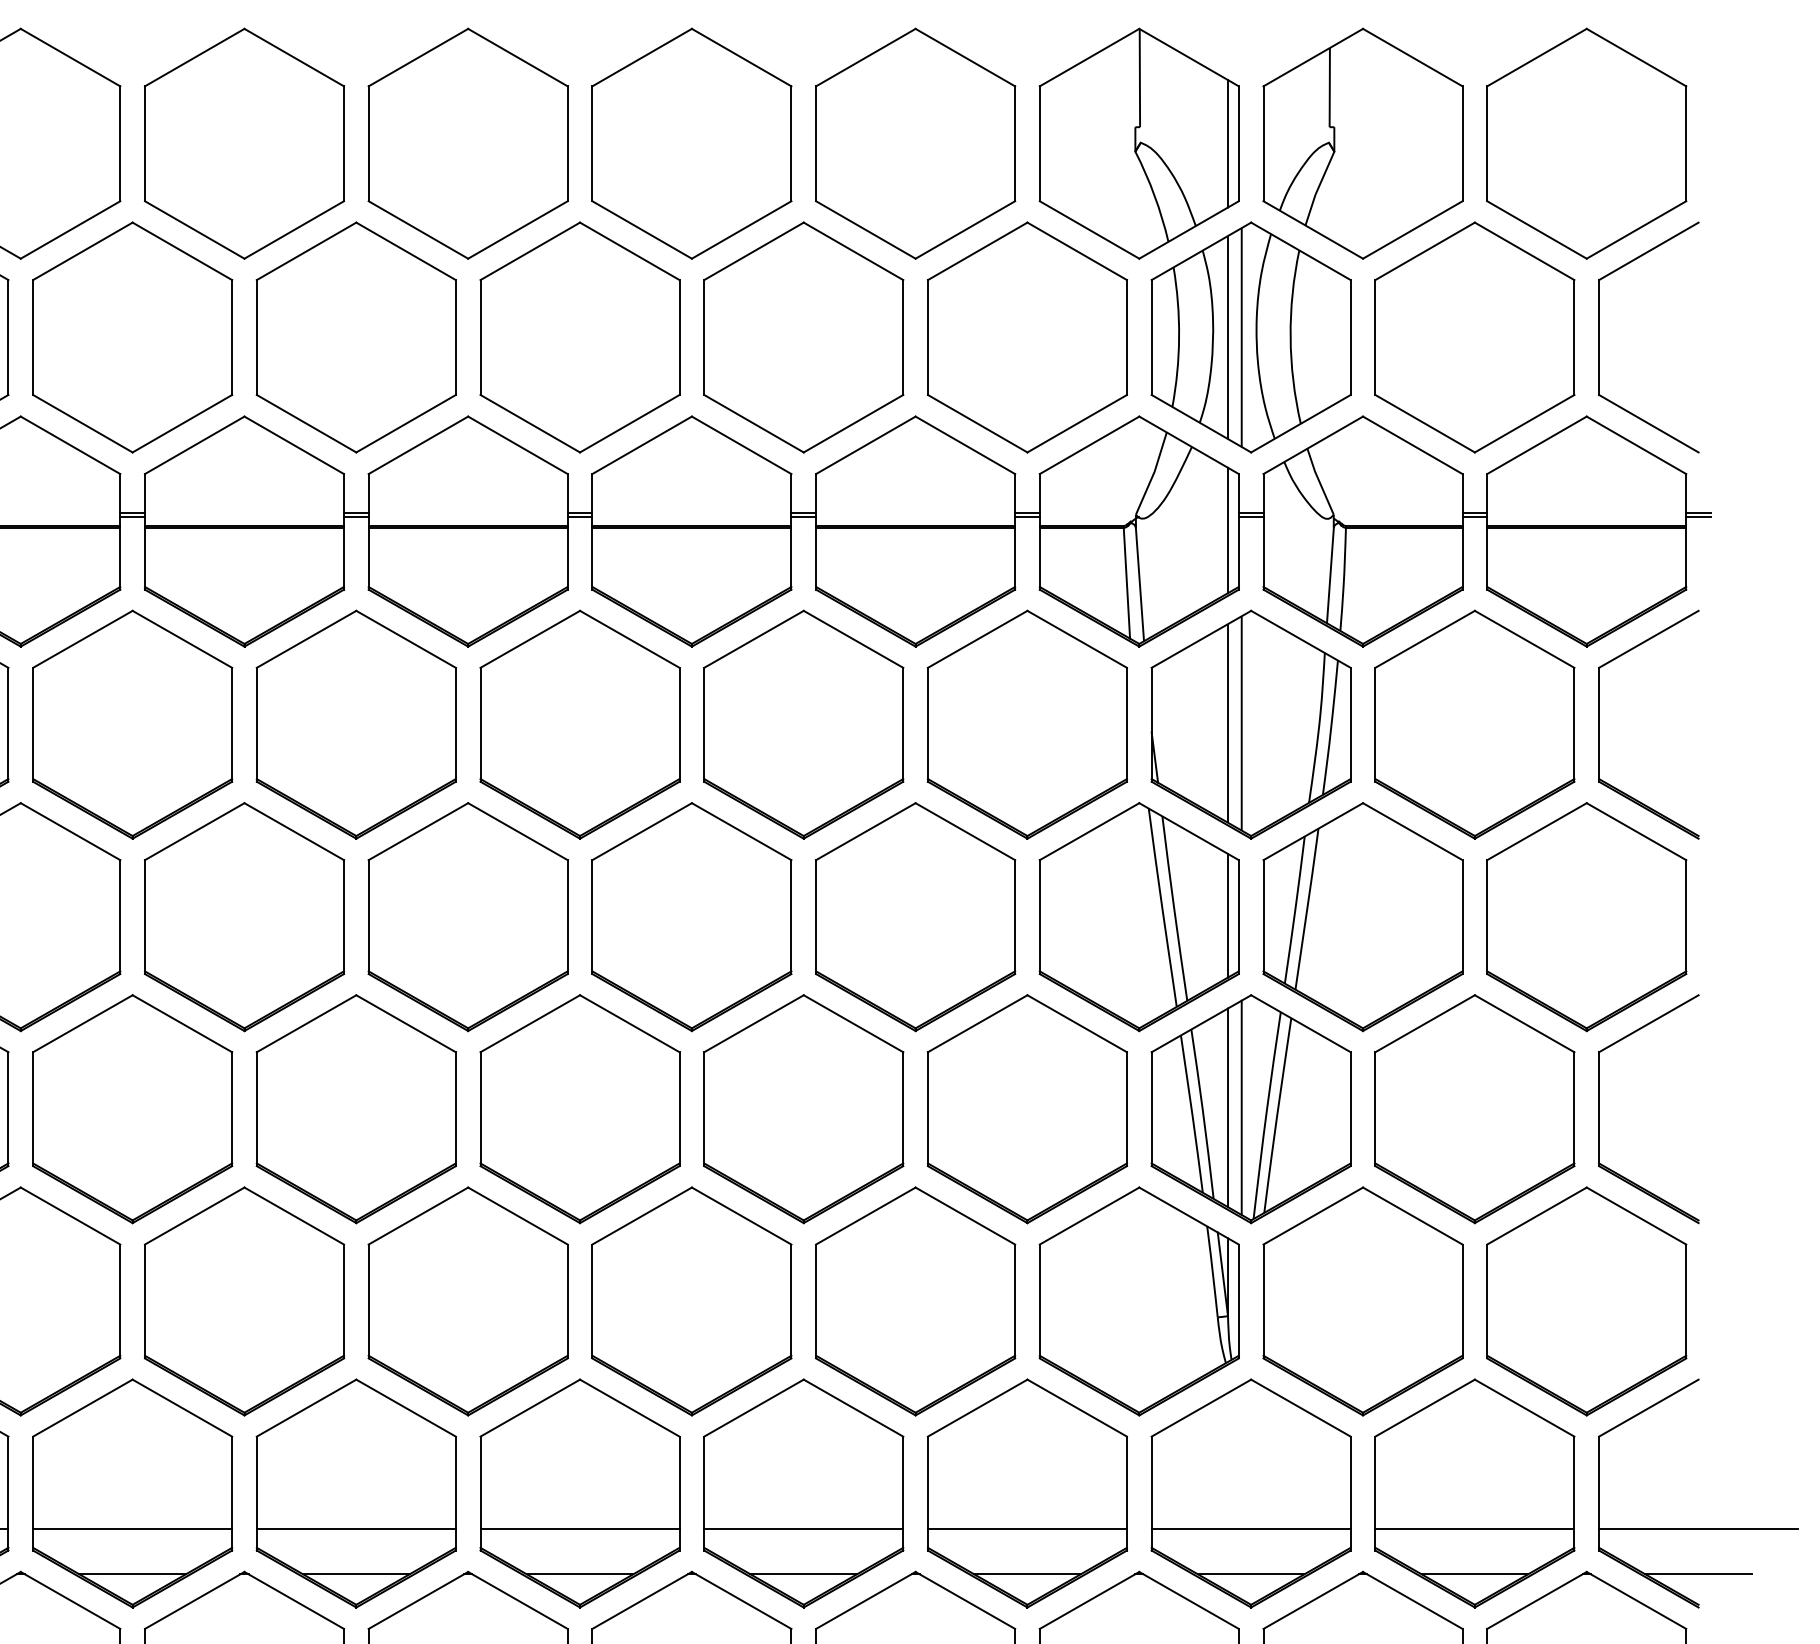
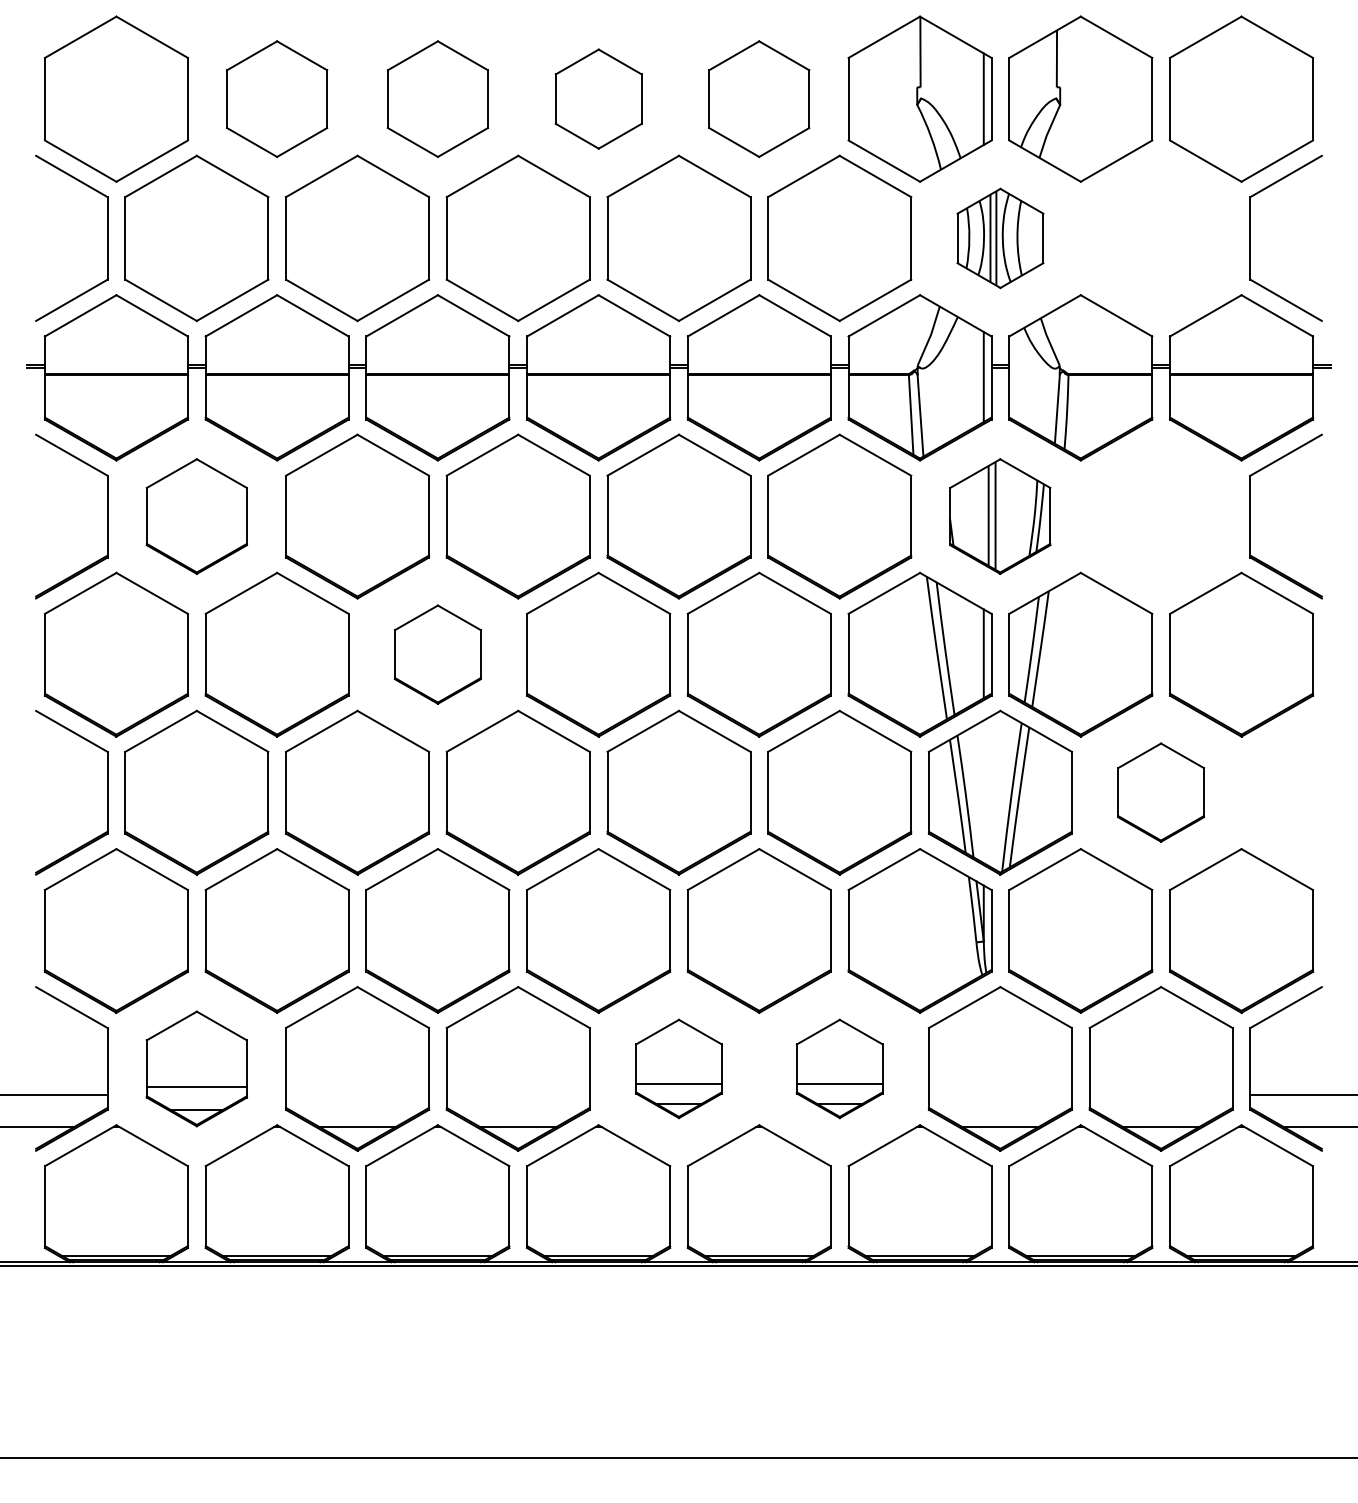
part: (243, 142) -> (276, 98), size x0.7
part: (467, 142) -> (437, 98), size x0.7
part: (691, 142) -> (598, 98), size x0.6
part: (914, 142) -> (758, 98), size x0.7
part: (1473, 336) -> (1160, 237), removed
part: (1251, 337) -> (1000, 238), size x0.6
part: (132, 724) -> (196, 516), size x0.7
part: (1249, 724) -> (999, 516), size x0.7
part: (1473, 724) -> (1160, 516), removed
part: (467, 916) -> (437, 654), size x0.6
line: (1227, 1107) -> (983, 791), removed
line: (1241, 1107) -> (993, 791), removed
part: (1473, 1108) -> (1160, 792), size x0.6
part: (1599, 1108) -> (1250, 792), removed
part: (132, 1492) -> (196, 1068), size x0.7
part: (803, 1492) -> (678, 1068), size x0.6
part: (1027, 1492) -> (839, 1068), size x0.6
line: (356, 1529) -> (357, 1094), removed
line: (578, 1529) -> (517, 1094), removed
line: (1249, 1529) -> (999, 1094), removed
line: (1473, 1529) -> (1160, 1094), removed

